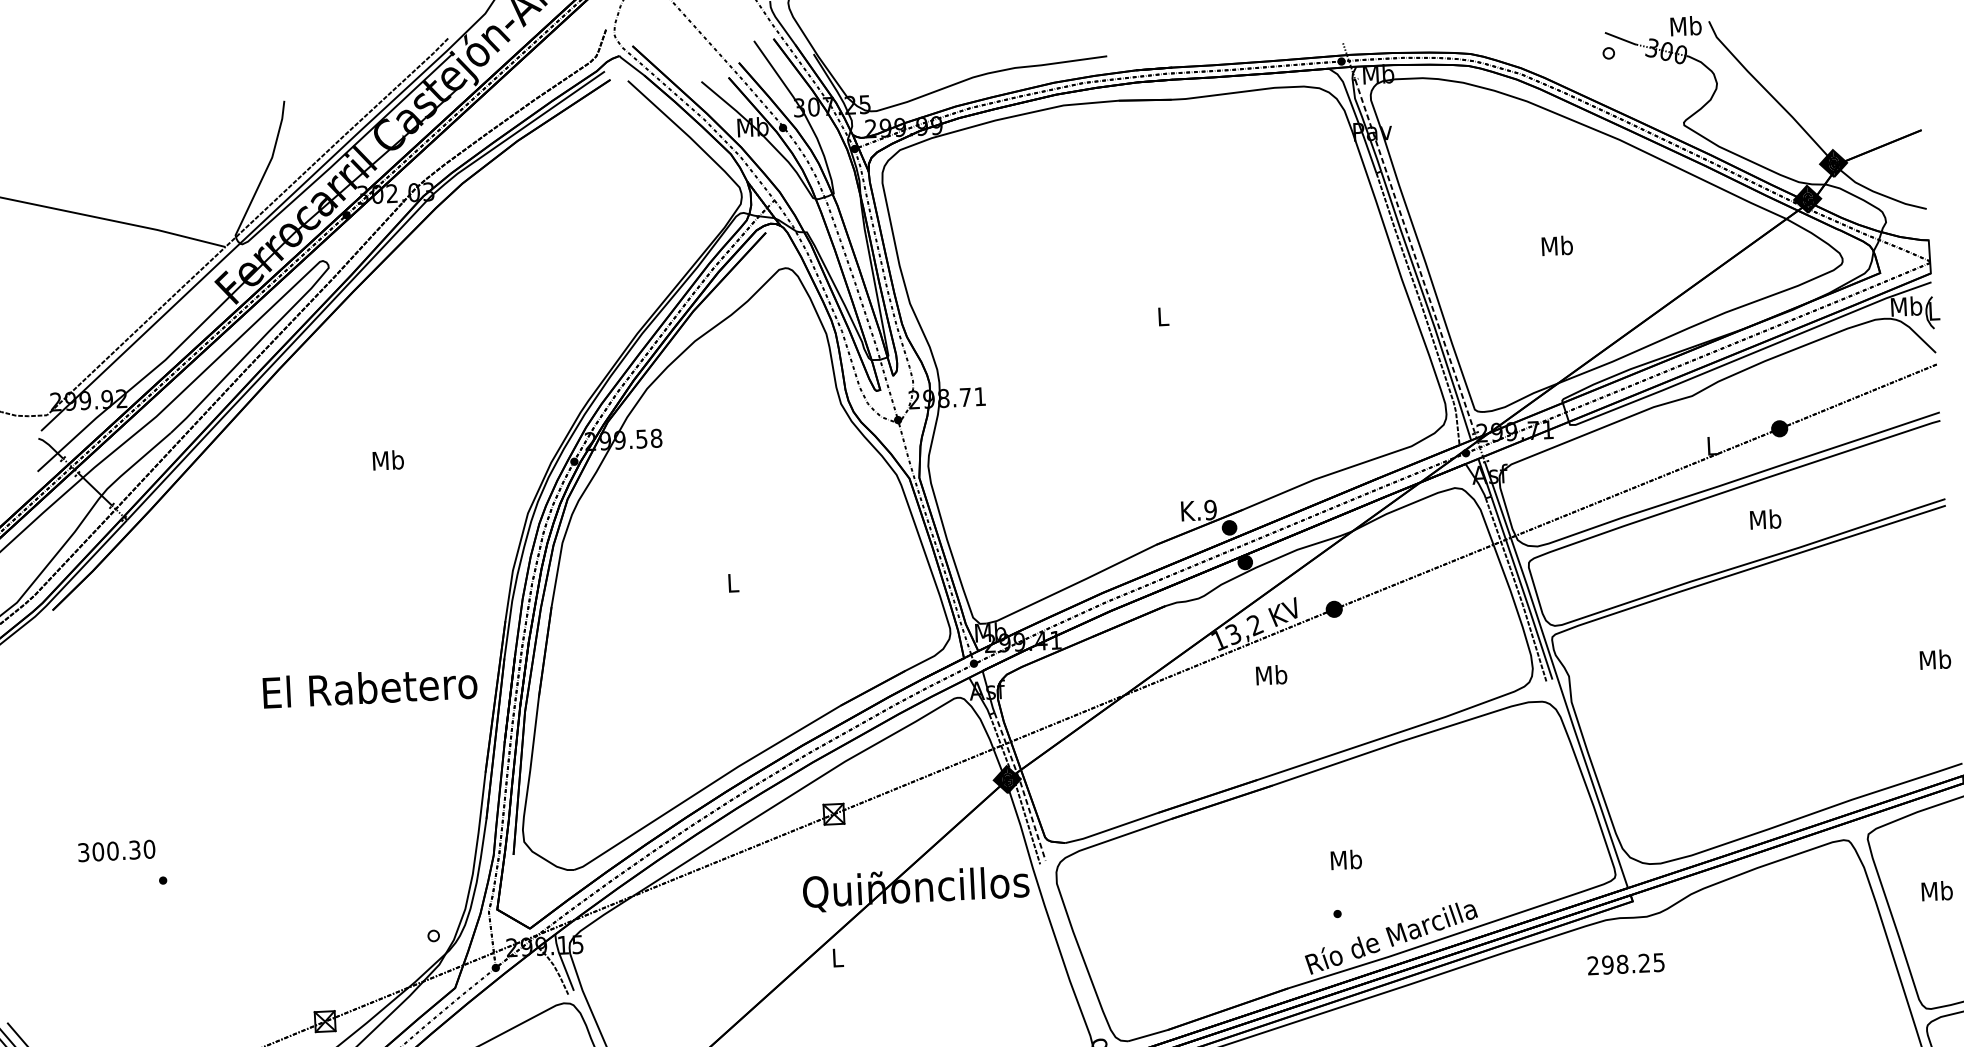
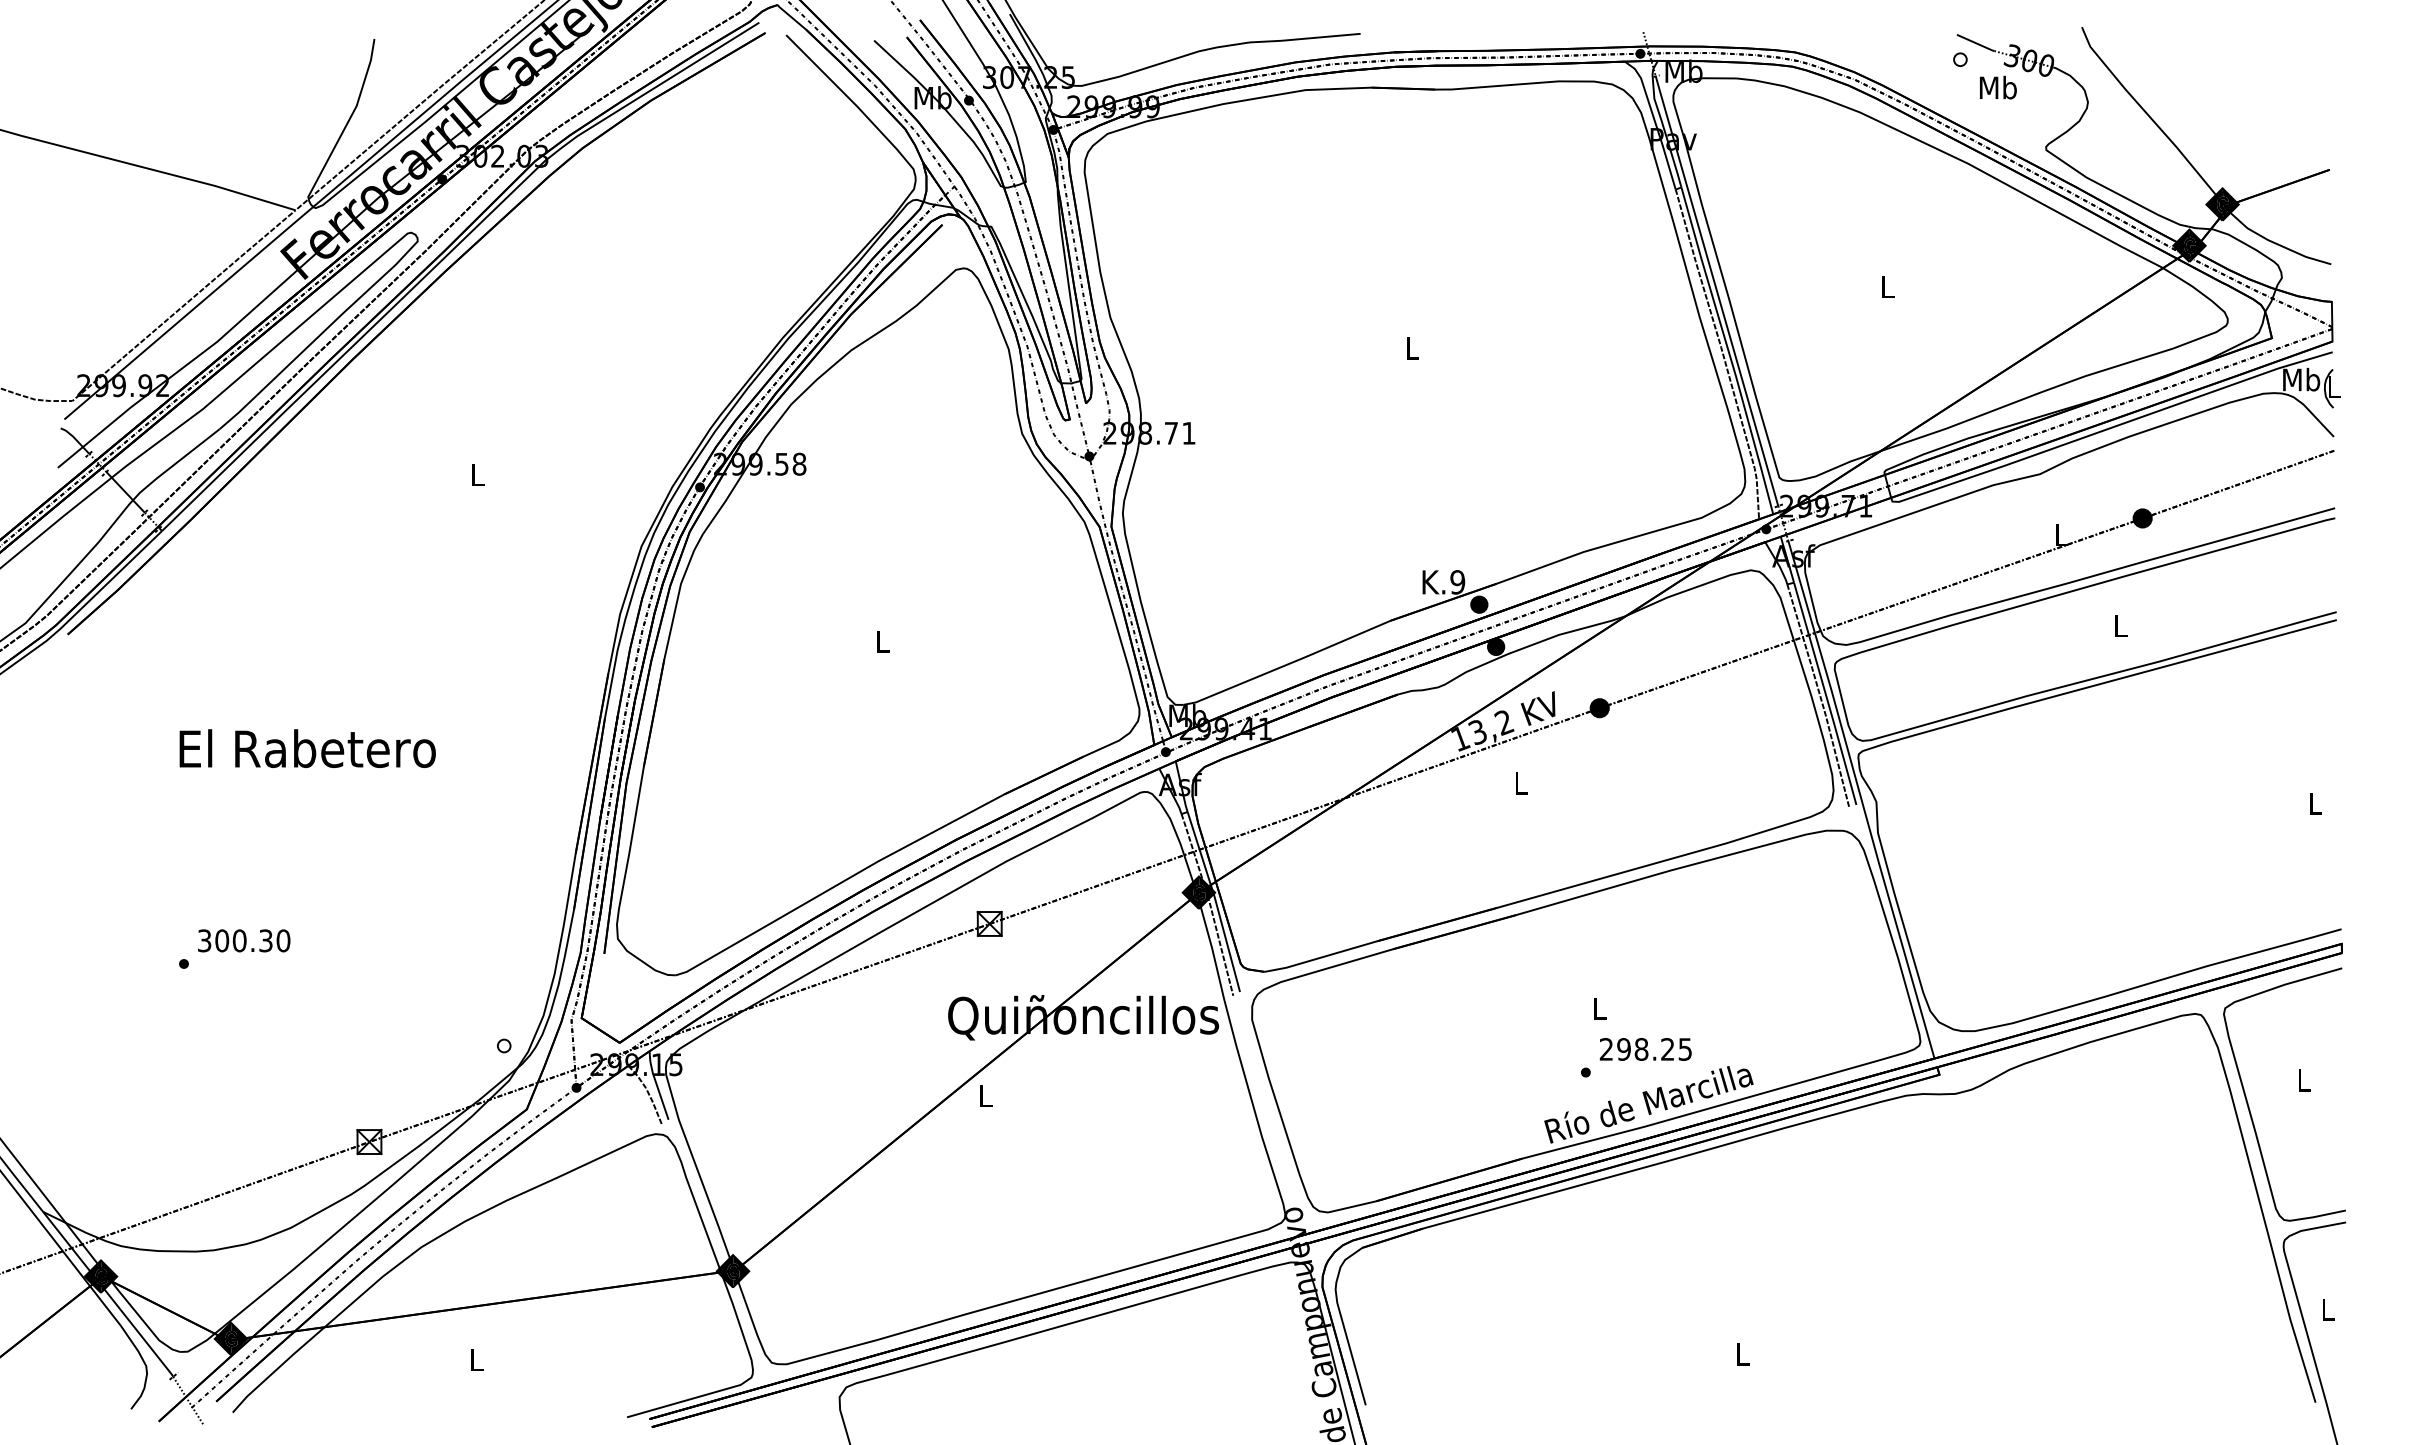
text: (1686, 25) -> (1998, 87), moved
text: (1557, 245) -> (1887, 286), Mb -> L
line: (1415, 256) -> (1717, 291), dashed -> solid
text: (388, 460) -> (477, 474), Mb -> L
text: (1765, 519) -> (2120, 625), Mb -> L
text: (1935, 659) -> (2315, 803), Mb -> L
text: (1271, 674) -> (1520, 782), Mb -> L
text: (369, 687) -> (307, 748), moved
line: (1021, 786) -> (1215, 901), dashed -> solid
text: (116, 850) -> (244, 940), moved
text: (1346, 859) -> (1599, 1008), Mb -> L
text: (1936, 890) -> (2303, 1079), Mb -> L
text: (1625, 964) -> (1645, 1049), moved

